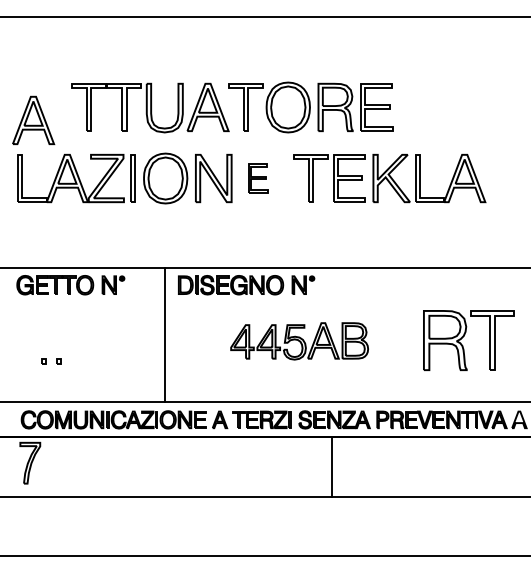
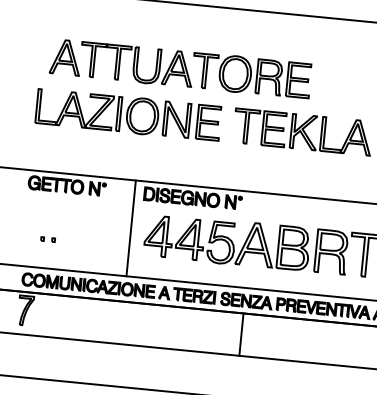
part: (33, 119) -> (65, 56), moved
part: (257, 178) -> (208, 122), size x1.67
part: (299, 341) -> (226, 242), size x1.67

